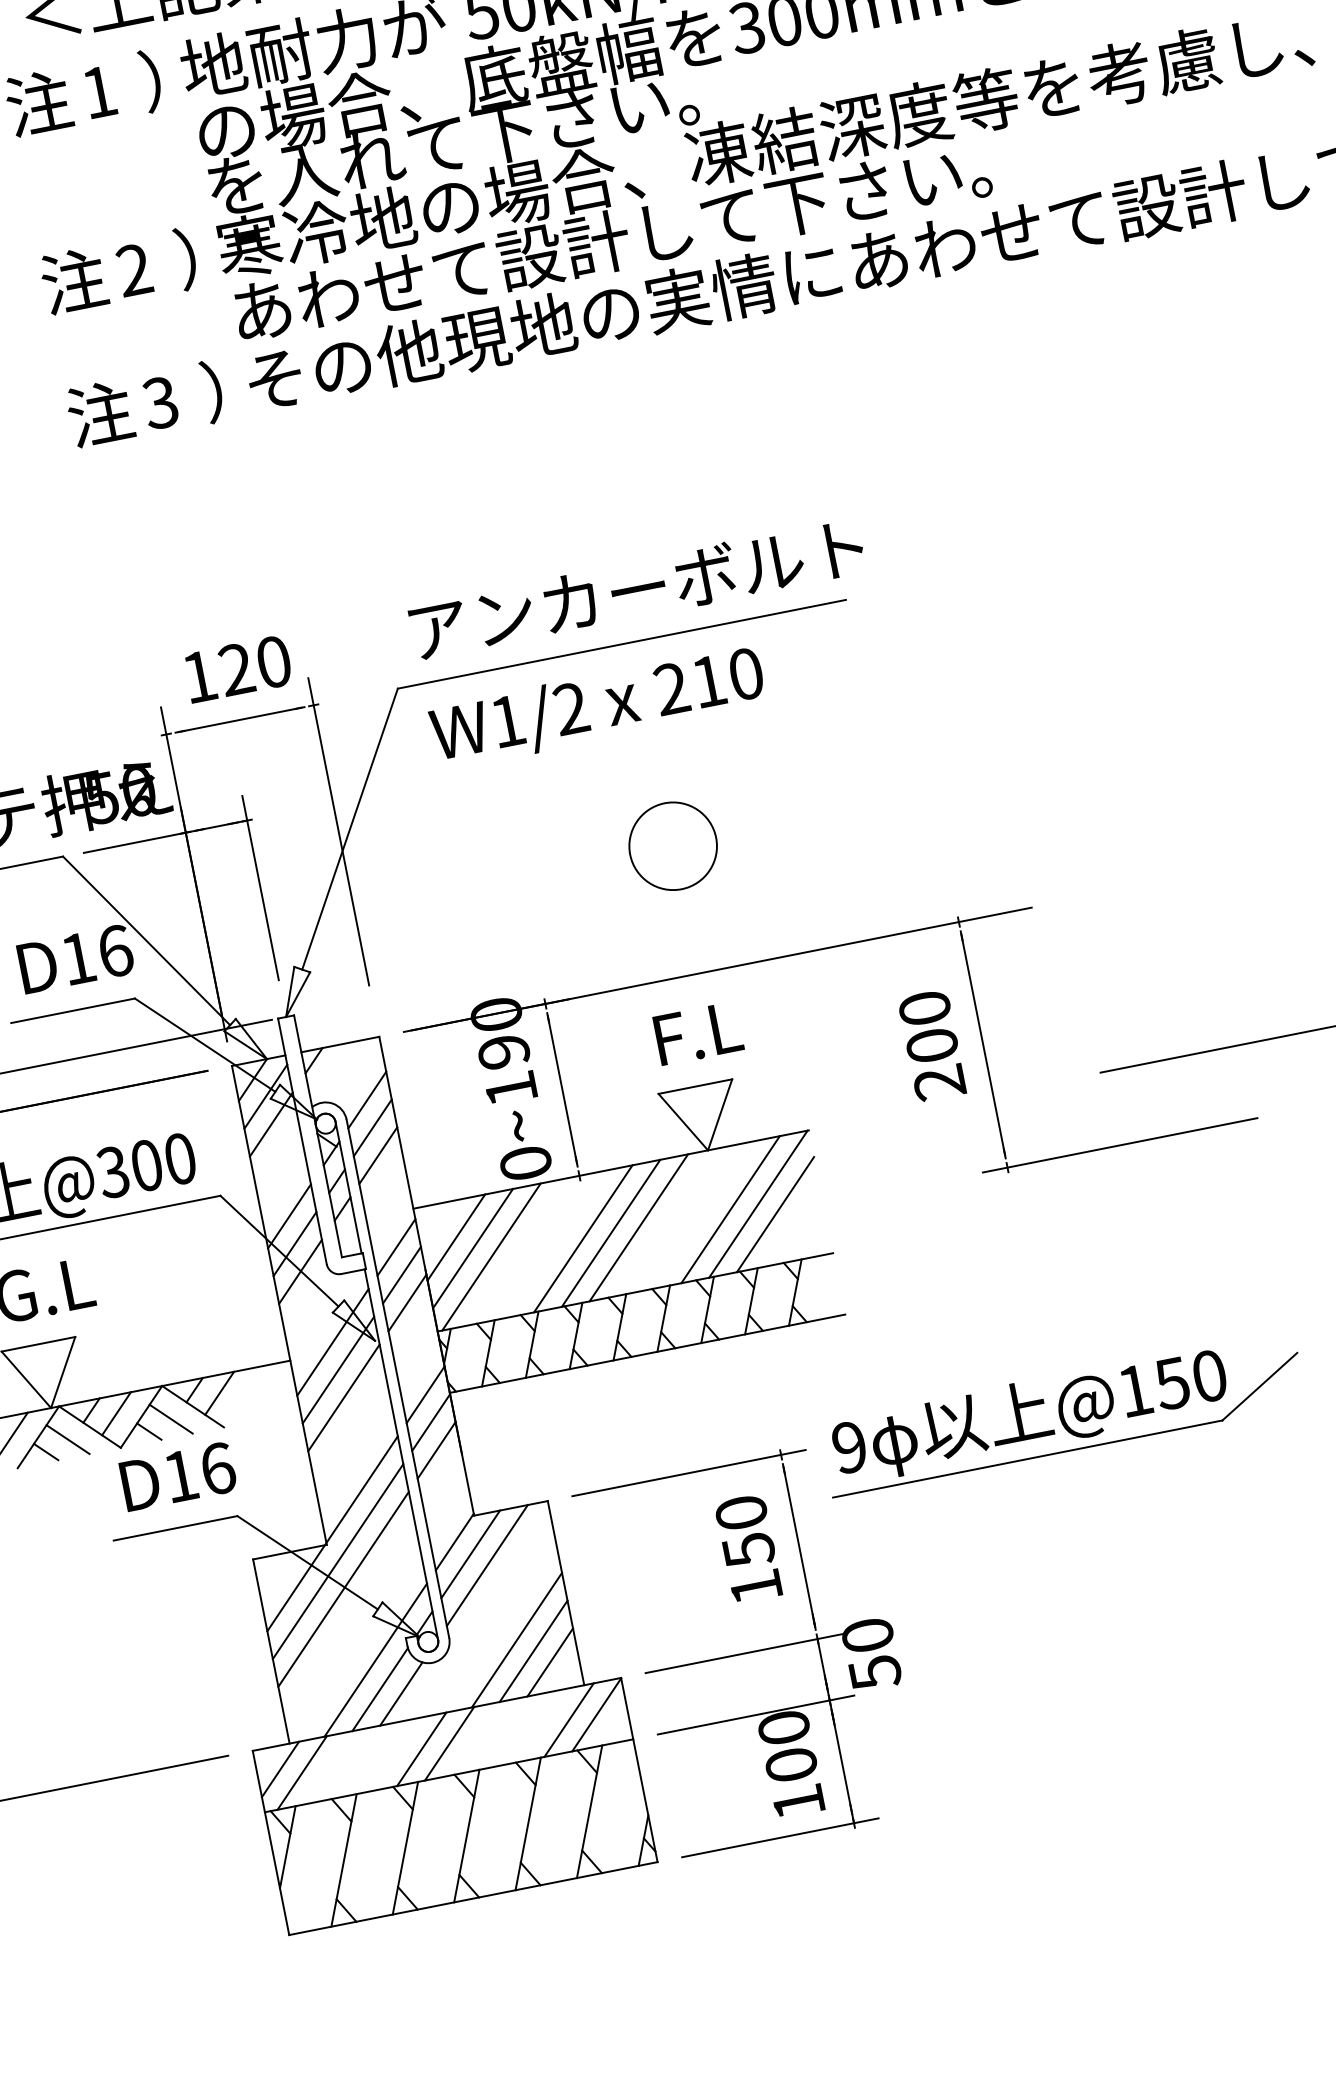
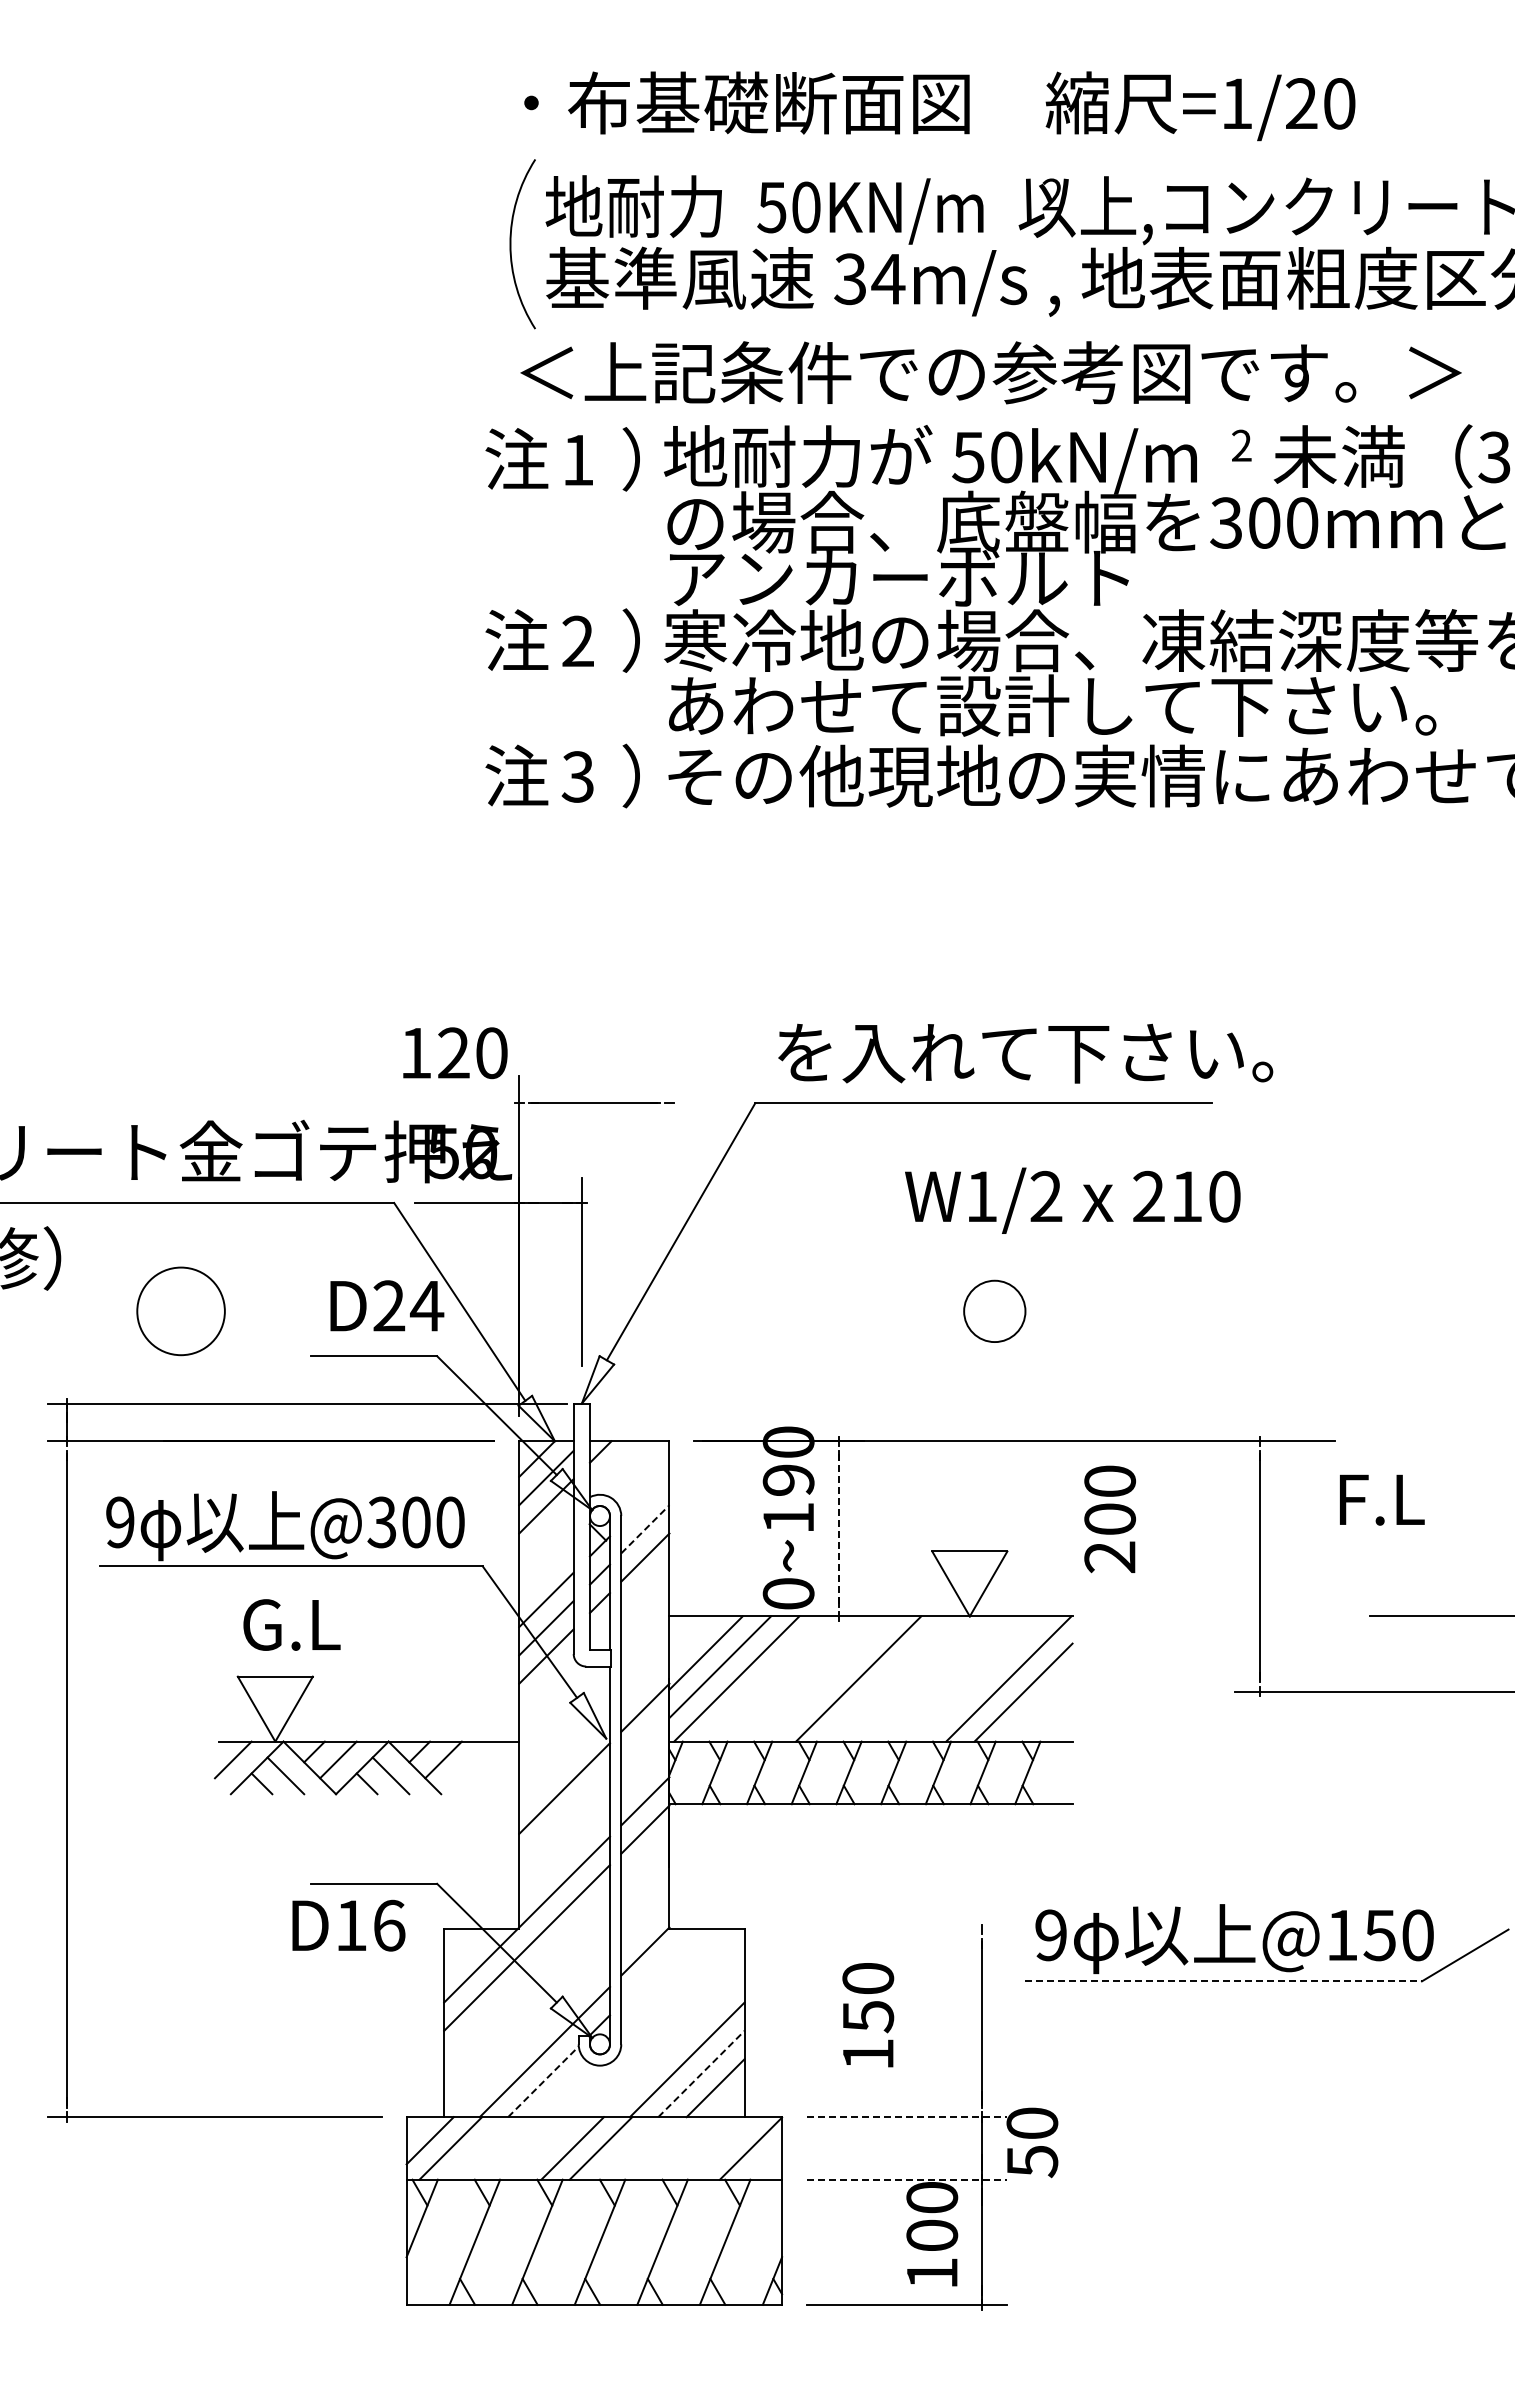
text: (453, 143) -> (915, 579), を入れて下さい。 -> アンカーボルト
text: (653, 586) -> (1025, 1052), アンカーボルト -> を入れて下さい。
text: (238, 669) -> (455, 1053), moved
text: (597, 707) -> (1072, 1200), moved
line: (338, 831) -> (669, 1231), removed
circle: (672, 846) -> (994, 1311), size x0.7
text: (96, 954) -> (408, 1305), D16 -> D24
text: (698, 1032) -> (1382, 1499), moved
text: (931, 1045) -> (1109, 1519), moved
line: (562, 1090) -> (838, 1529), solid -> dashed
line: (367, 1099) -> (645, 1500), removed
line: (372, 1127) -> (645, 1528), solid -> dashed
line: (730, 1209) -> (980, 1678), removed
line: (638, 1227) -> (886, 1678), removed
line: (582, 1238) -> (829, 1678), removed
line: (396, 1247) -> (645, 1651), removed
line: (402, 1275) -> (645, 1679), removed
line: (332, 1341) -> (564, 1731), removed
line: (338, 1369) -> (564, 1759), removed
line: (436, 1449) -> (645, 1857), removed
line: (1028, 1458) -> (1224, 1981), solid -> dashed
line: (689, 1473) -> (888, 1929), removed
text: (177, 1476) -> (348, 1925), moved
text: (748, 1549) -> (868, 2015), moved
line: (470, 1554) -> (658, 1966), removed
line: (487, 1565) -> (672, 1980), removed
line: (344, 1589) -> (527, 1976), removed
line: (533, 1651) -> (701, 2074), solid -> dashed
line: (744, 1653) -> (907, 2117), solid -> dashed
line: (380, 1689) -> (543, 2081), solid -> dashed
line: (401, 1694) -> (563, 2090), removed
line: (756, 1714) -> (907, 2179), solid -> dashed
line: (568, 1720) -> (722, 2148), removed

